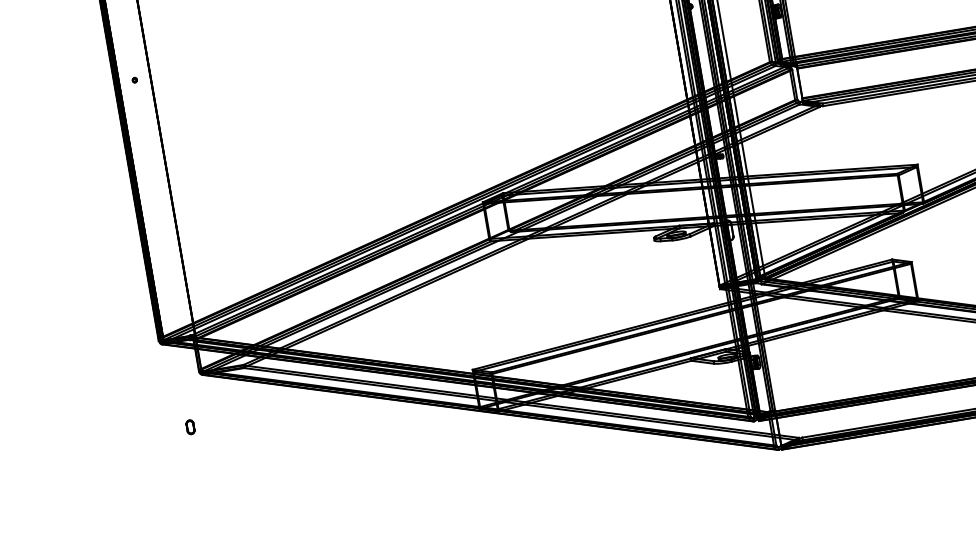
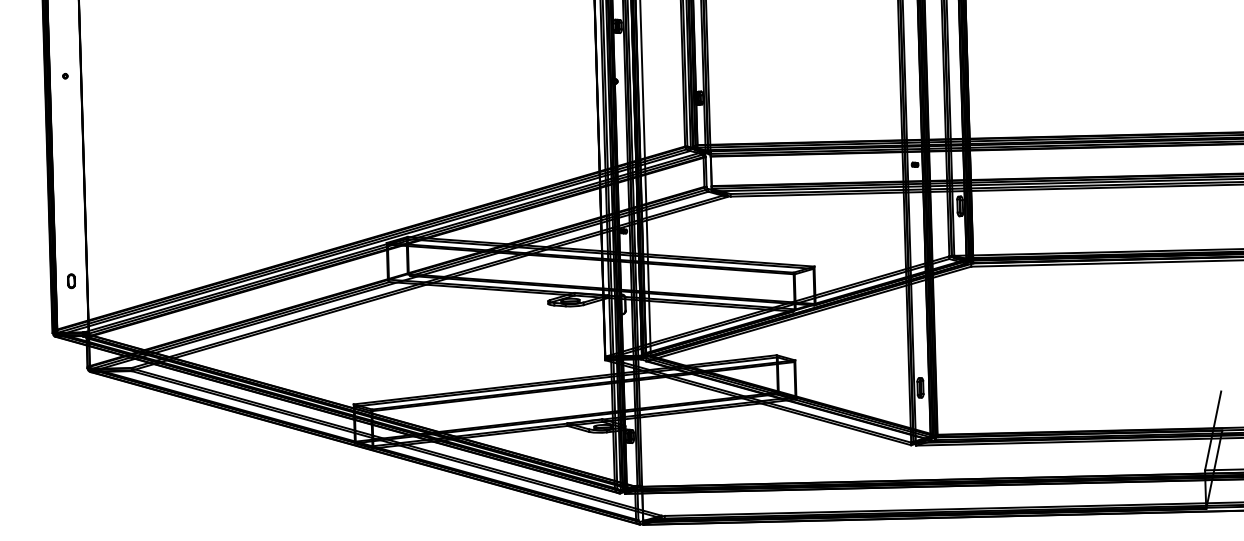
part: (190, 427) -> (71, 281), moved

